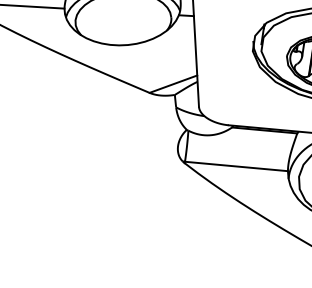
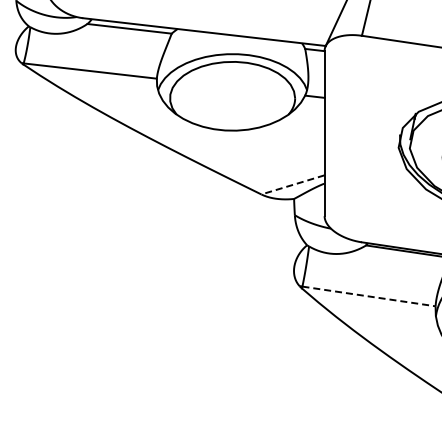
line: (173, 84) -> (292, 185), solid -> dashed
line: (236, 166) -> (369, 296), solid -> dashed

